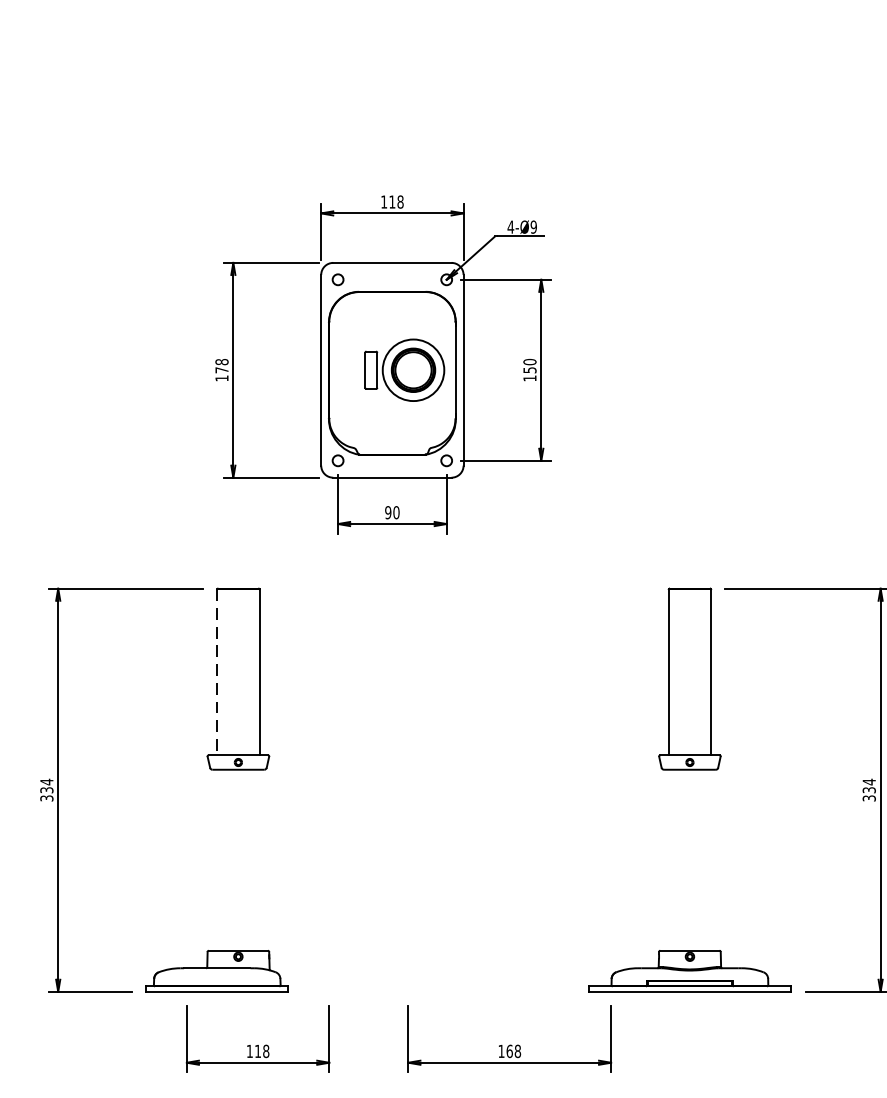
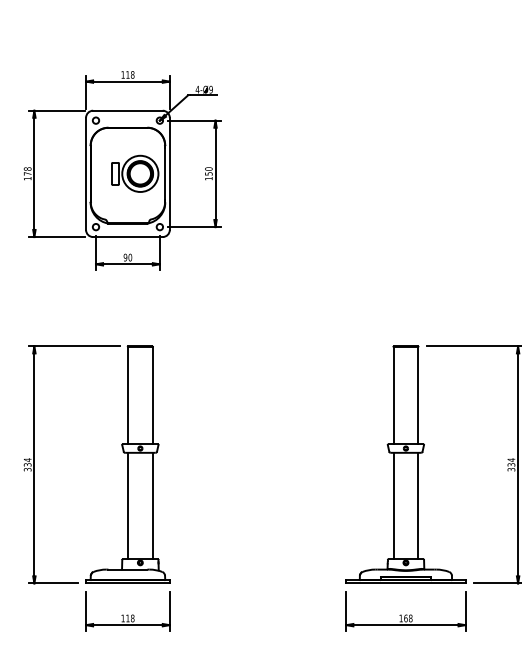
part: (383, 364) -> (122, 170), moved
line: (216, 672) -> (127, 395), dashed -> solid
line: (216, 859) -> (127, 505), added
line: (259, 859) -> (152, 505), added
line: (668, 859) -> (393, 505), added
line: (711, 859) -> (418, 505), added
part: (257, 1039) -> (127, 611), moved
part: (508, 1039) -> (405, 611), moved

